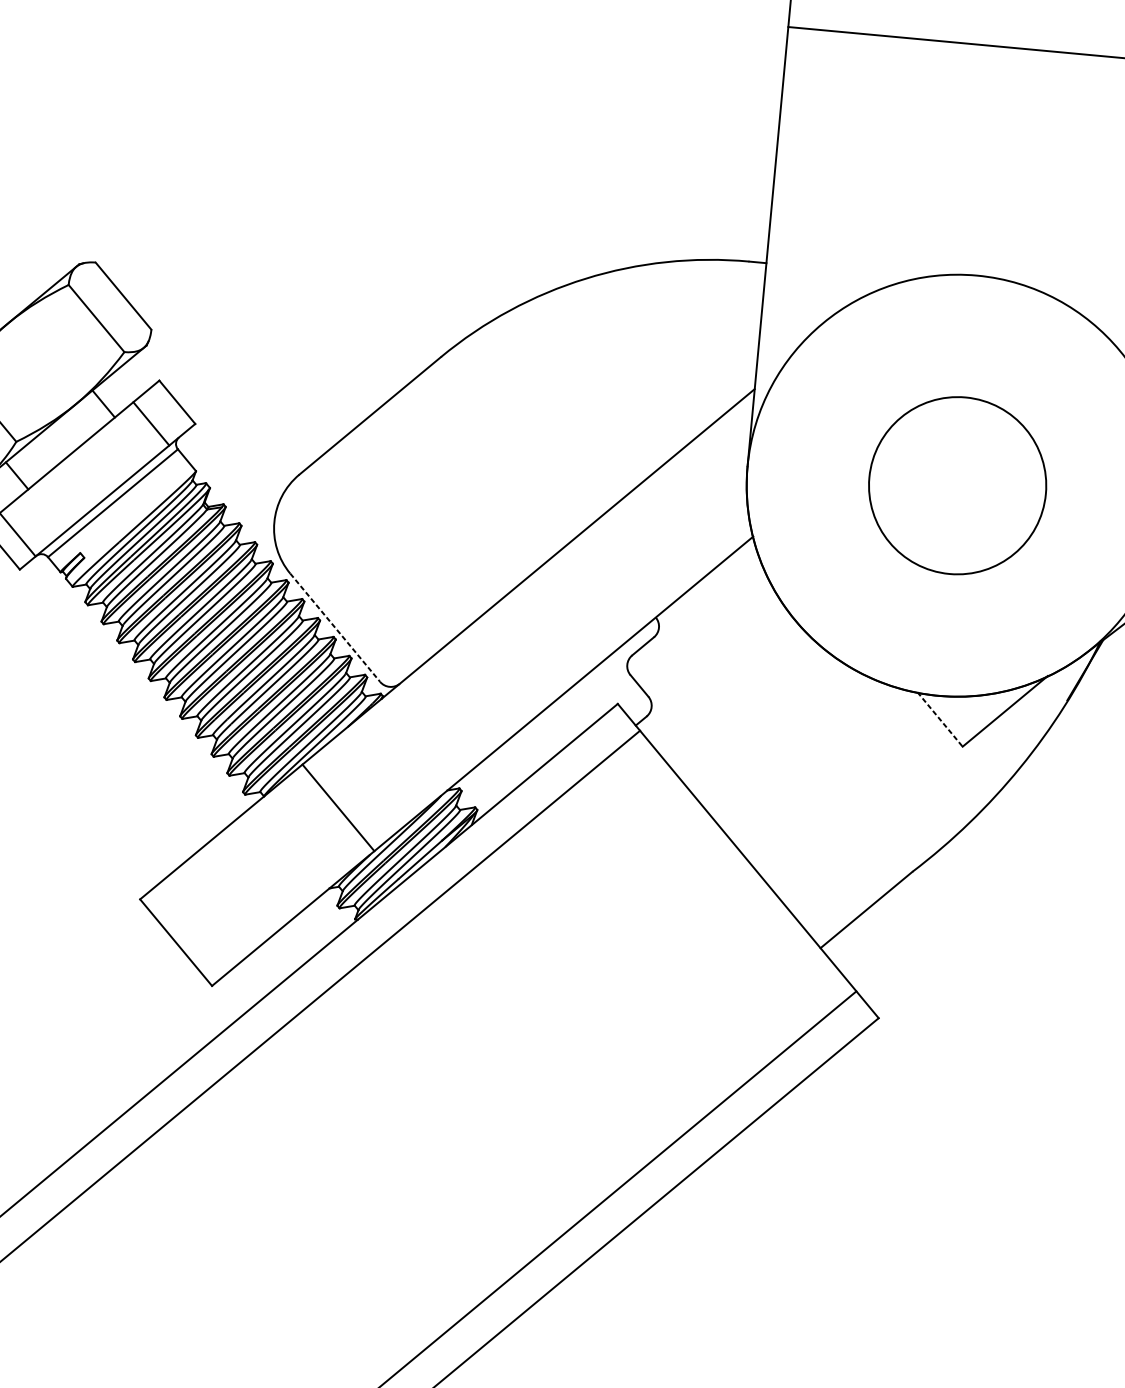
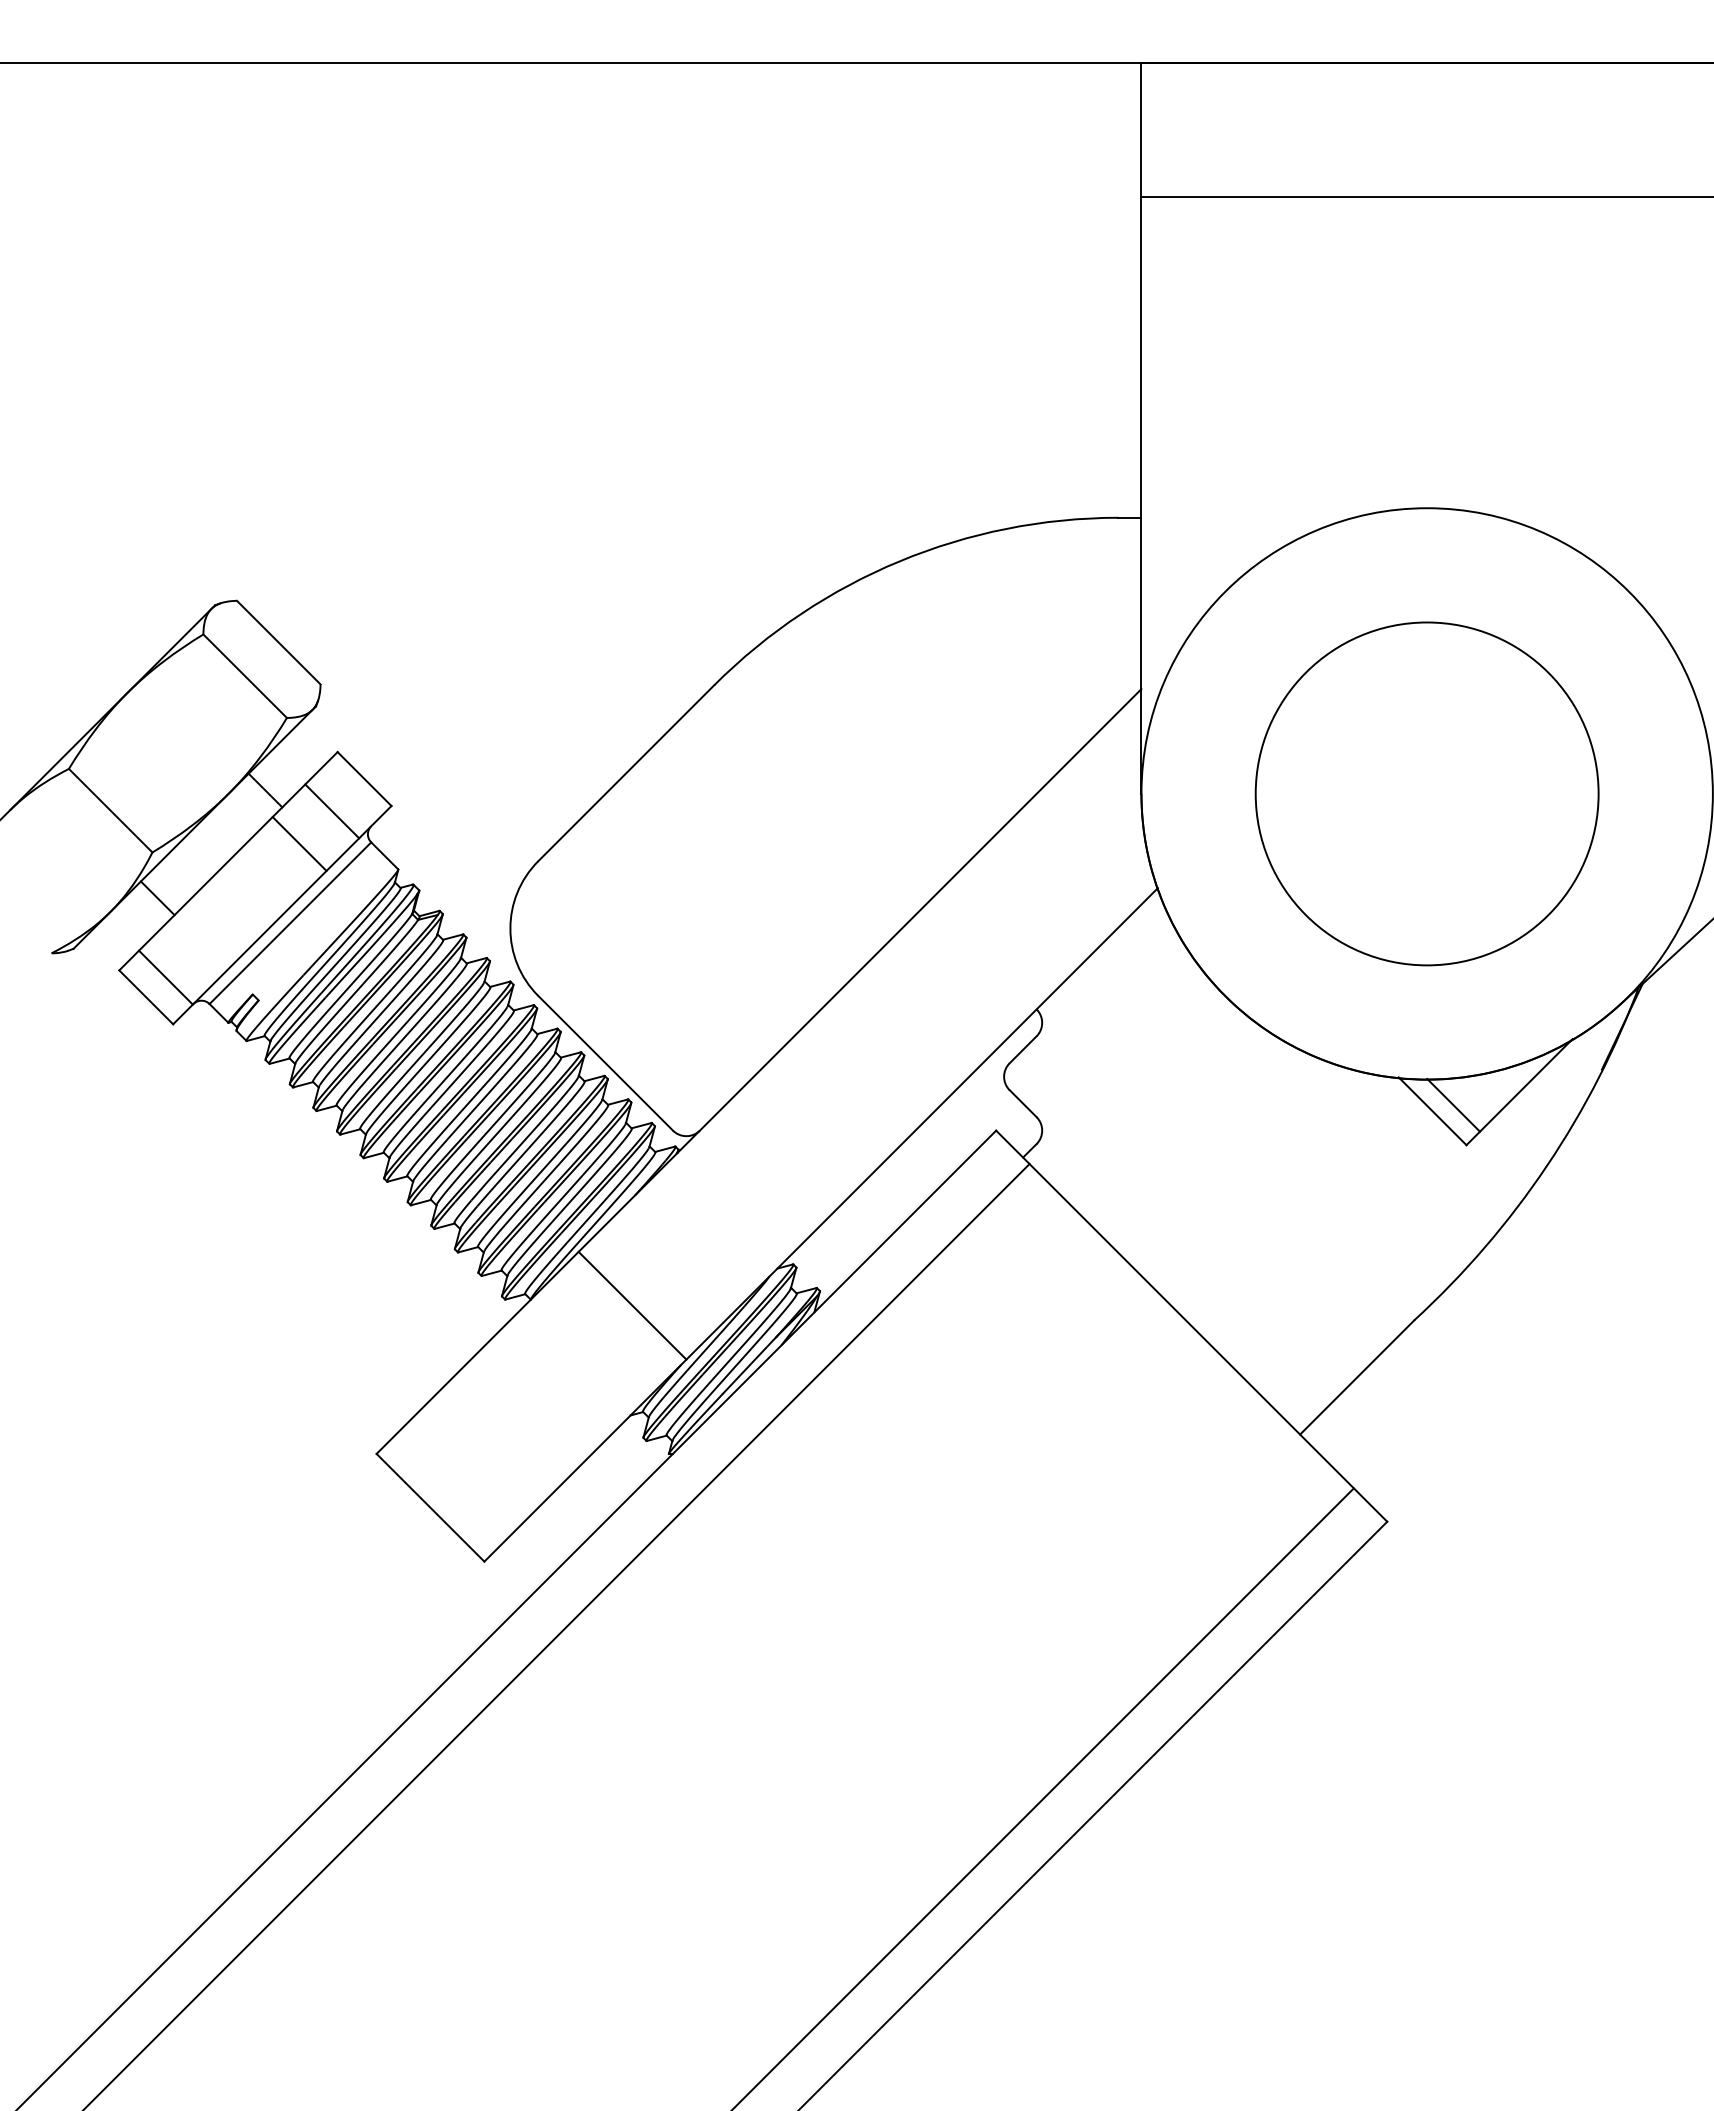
line: (125, 445) -> (299, 843), added
circle: (957, 485) -> (1426, 793), size x1.43
line: (335, 627) -> (606, 1063), dashed -> solid
line: (955, 715) -> (1453, 1104), added
line: (939, 719) -> (1432, 1111), dashed -> solid

